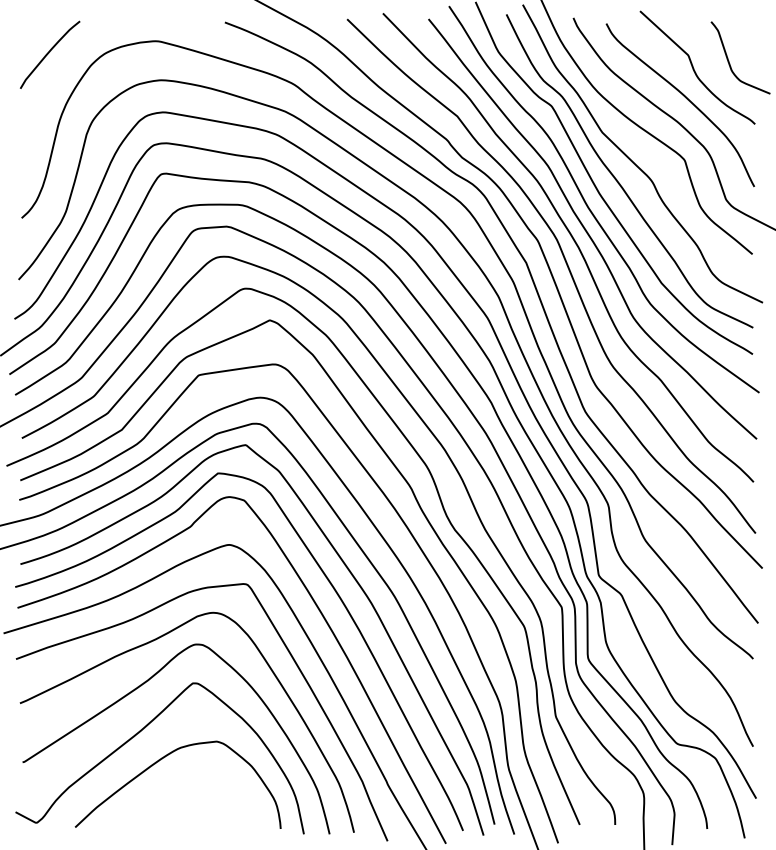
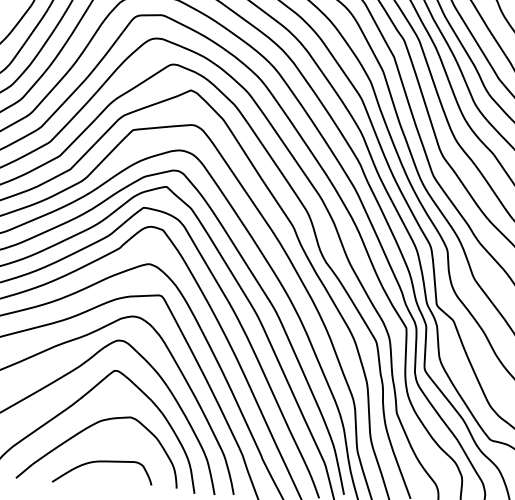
curve: (185, 800) -> (103, 462), added

